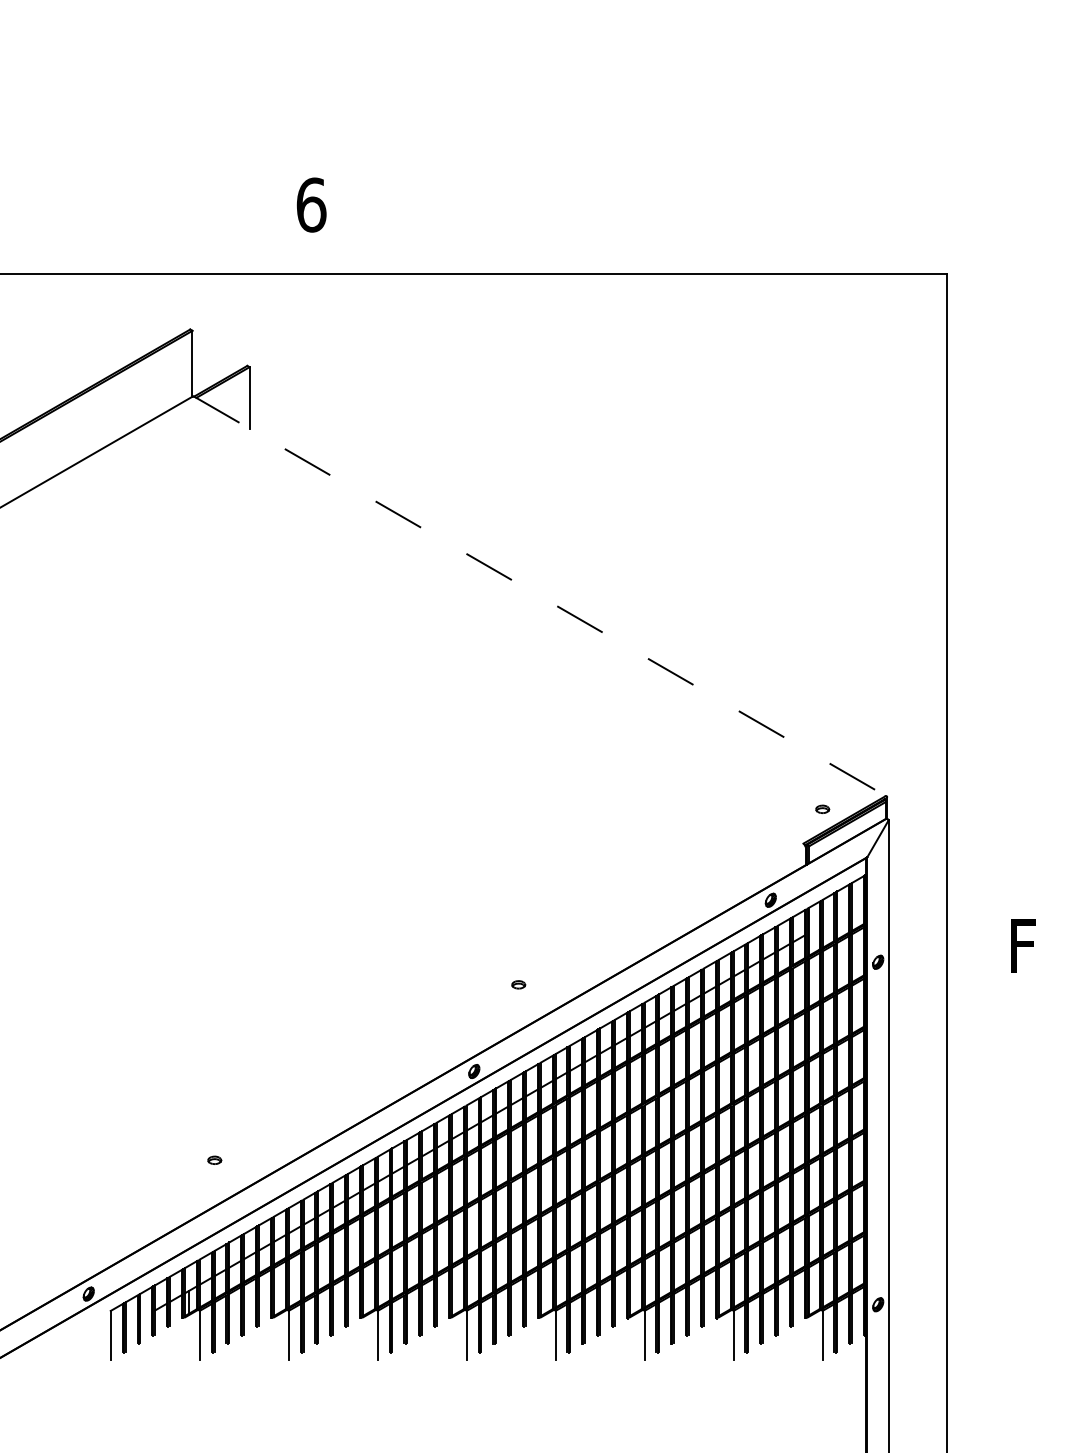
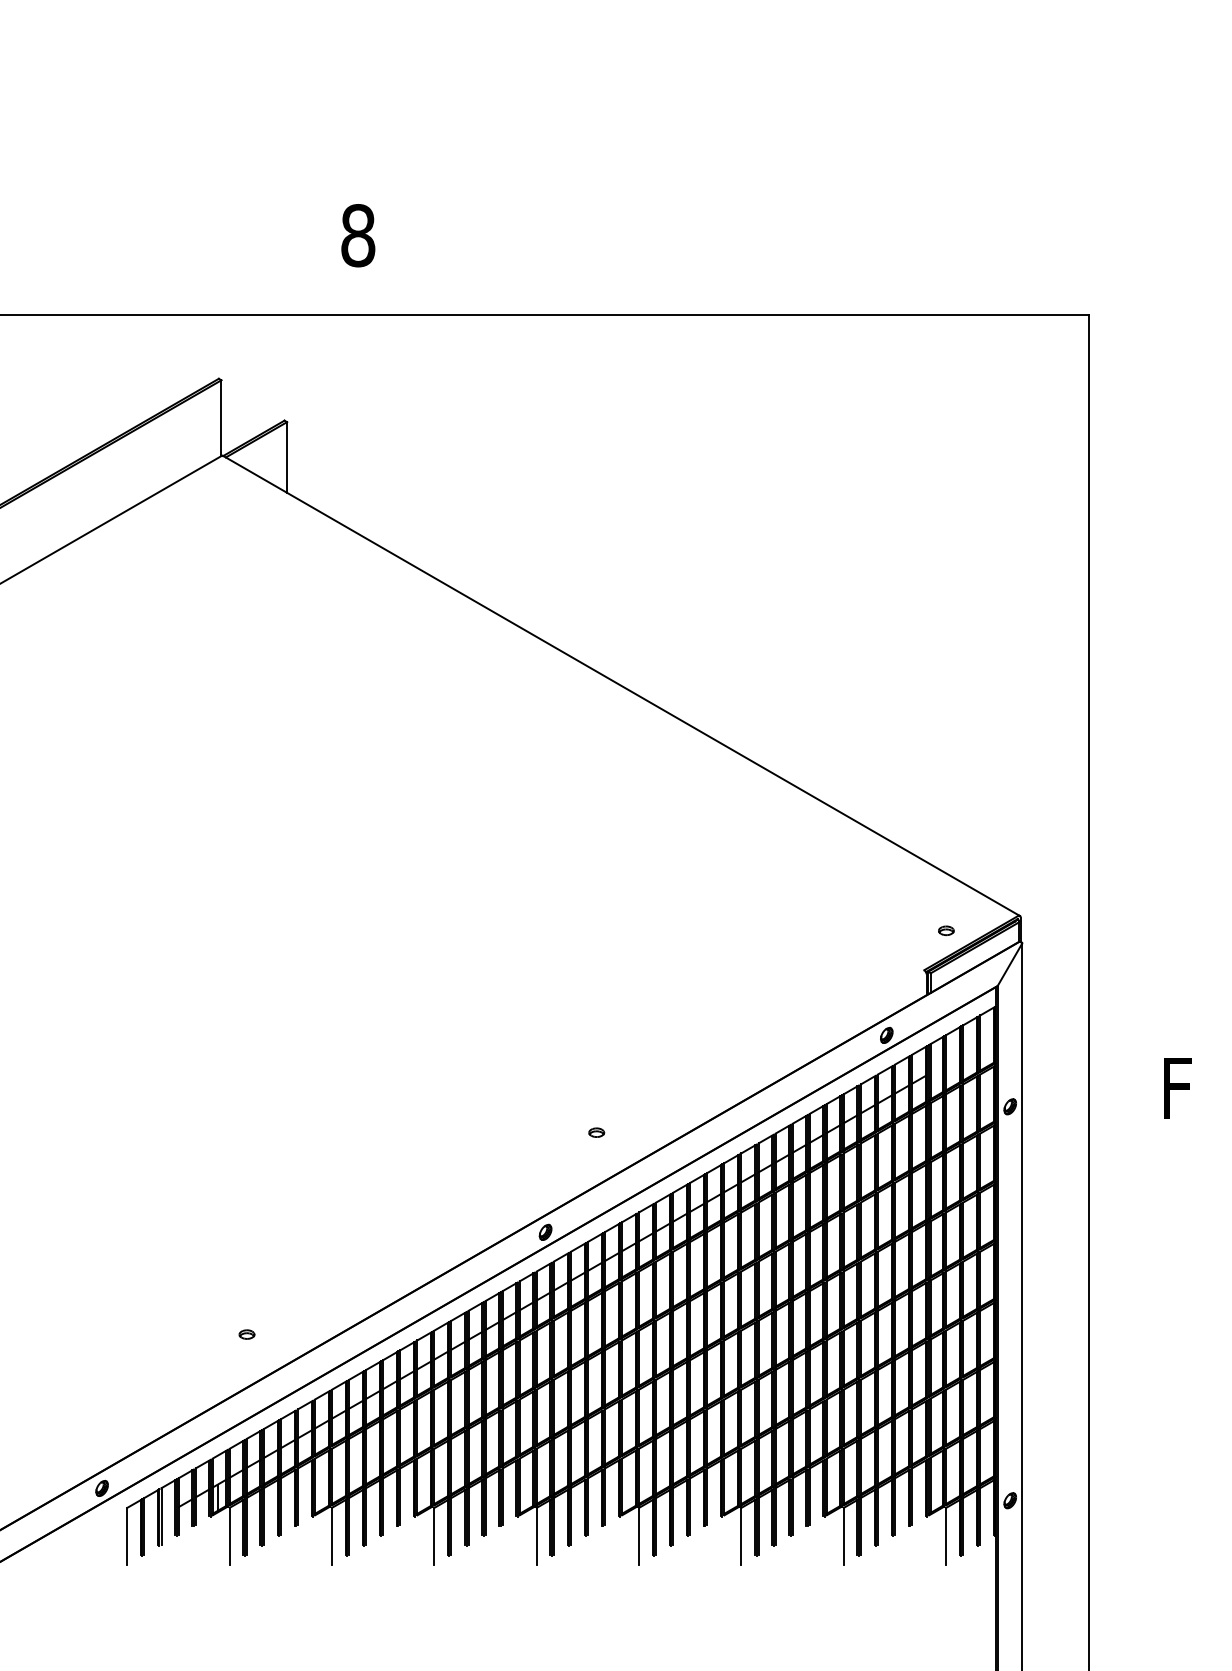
text: (311, 204) -> (358, 234), 6 -> 8
line: (540, 596) -> (621, 685), dashed -> solid

